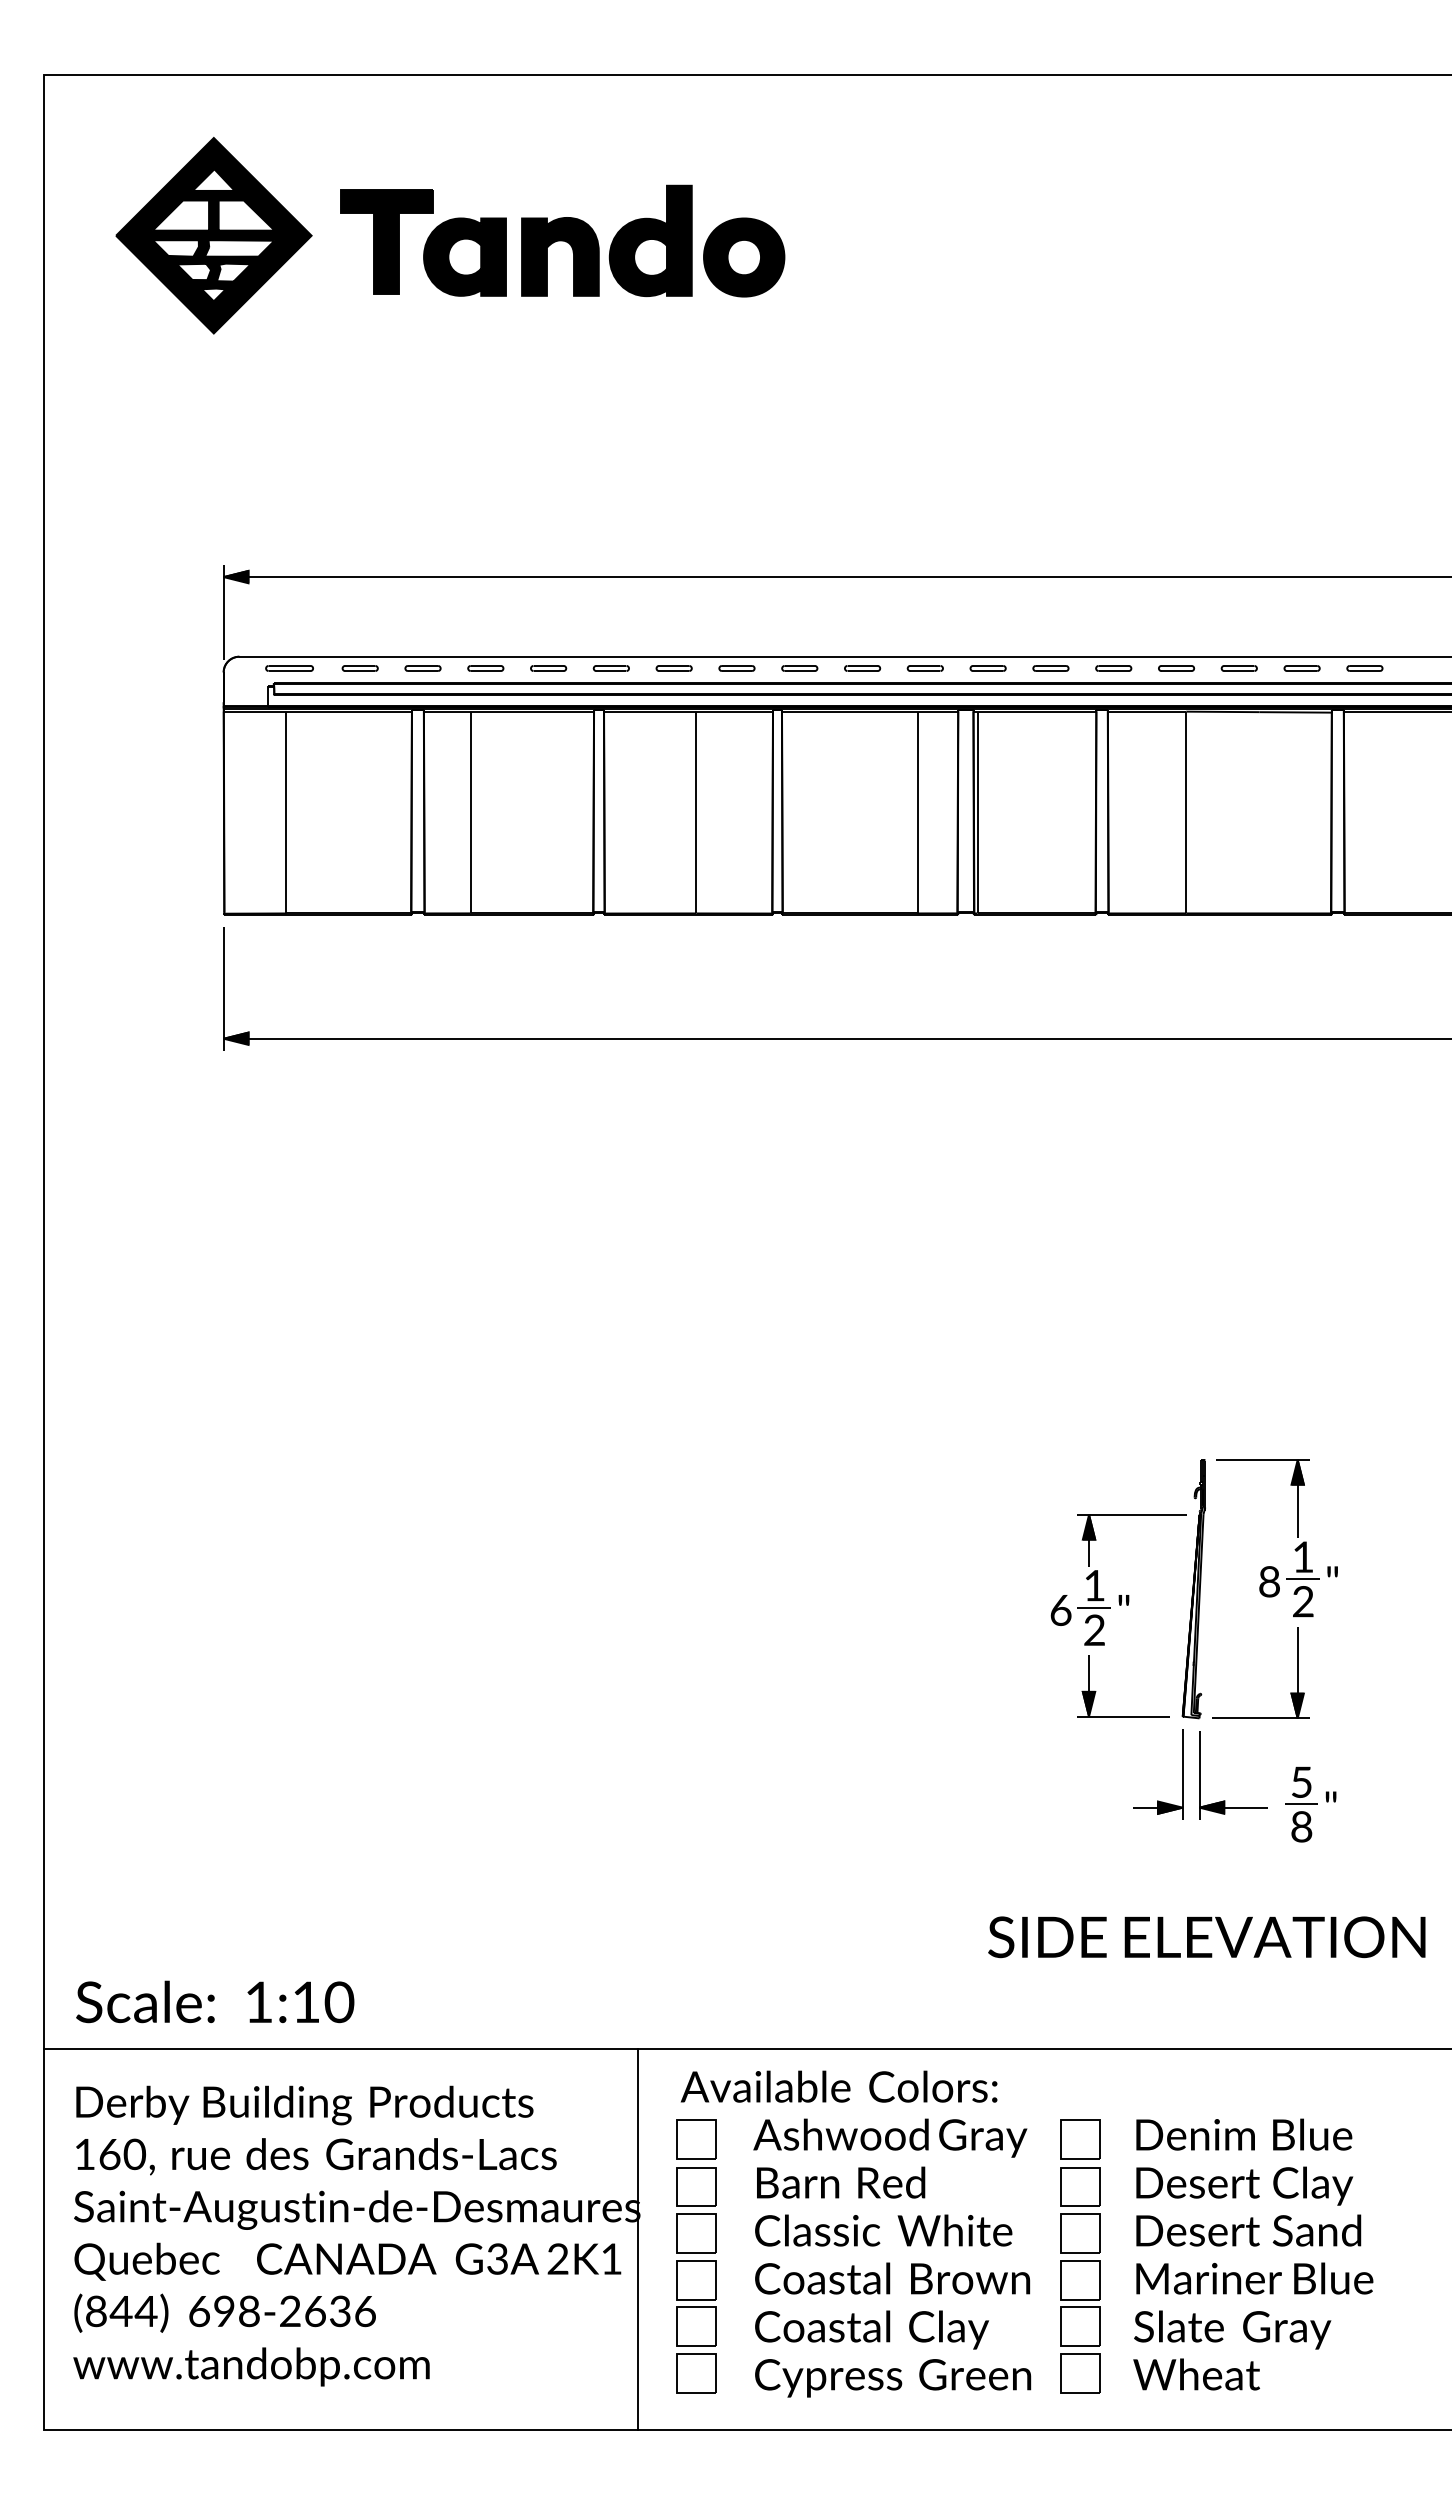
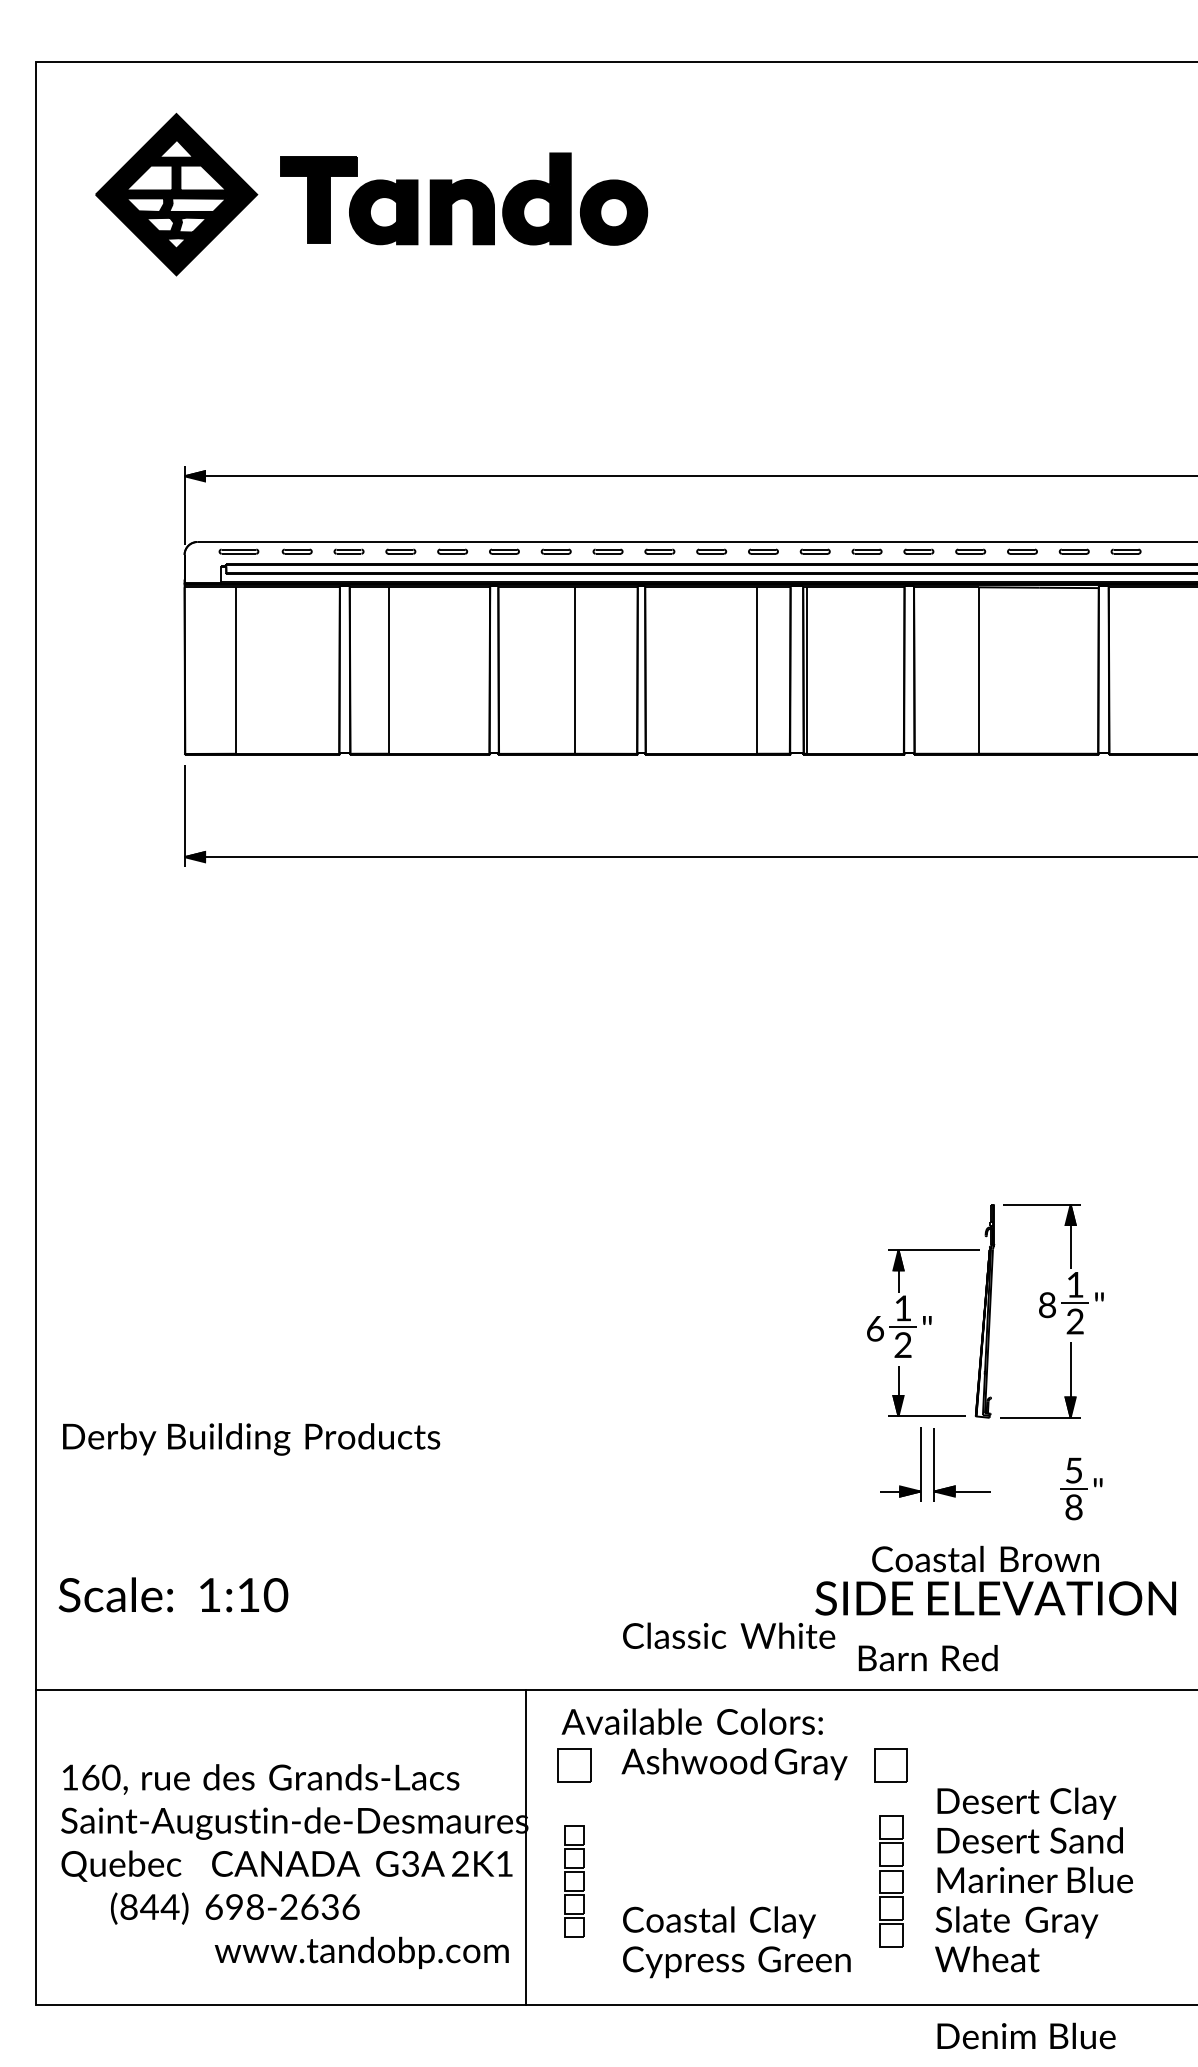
part: (1200, 1774) -> (935, 1464), moved
text: (215, 2001) -> (173, 1594), moved
text: (304, 2105) -> (251, 1439), moved
text: (1244, 2134) -> (1026, 2035), moved
text: (841, 2182) -> (928, 1658), moved
text: (883, 2230) -> (728, 1635), moved
text: (892, 2278) -> (985, 1559), moved
part: (696, 2280) -> (574, 1881), size x0.6
part: (1080, 2280) -> (891, 1881), size x0.7
text: (224, 2312) -> (234, 1908), moved
text: (251, 2366) -> (361, 1952), moved

